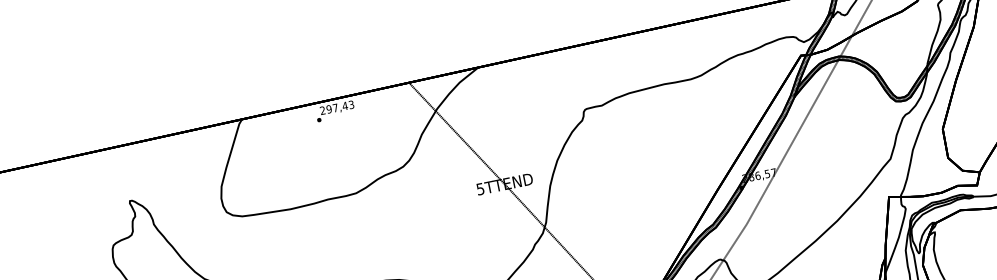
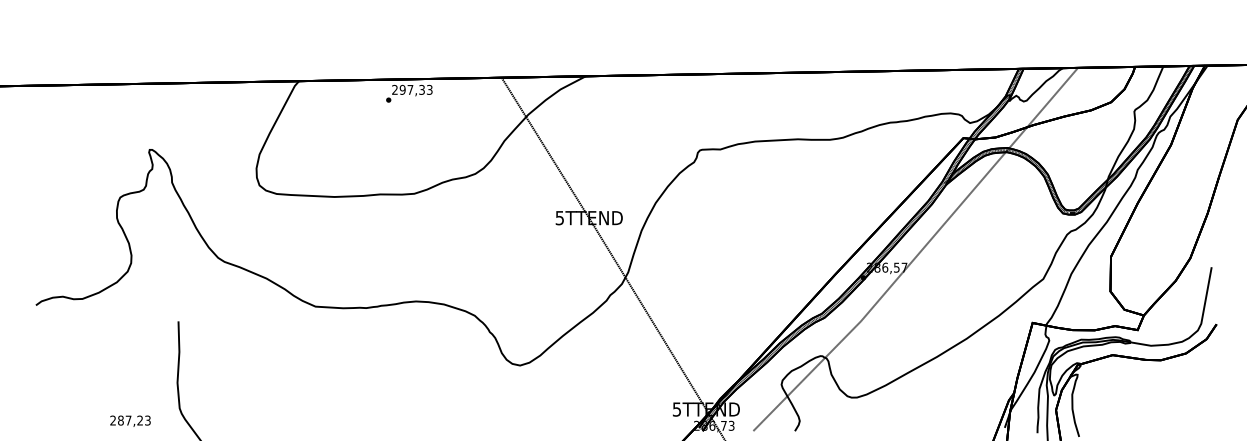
text: (344, 105) -> (421, 89), 297,43 -> 297,33

